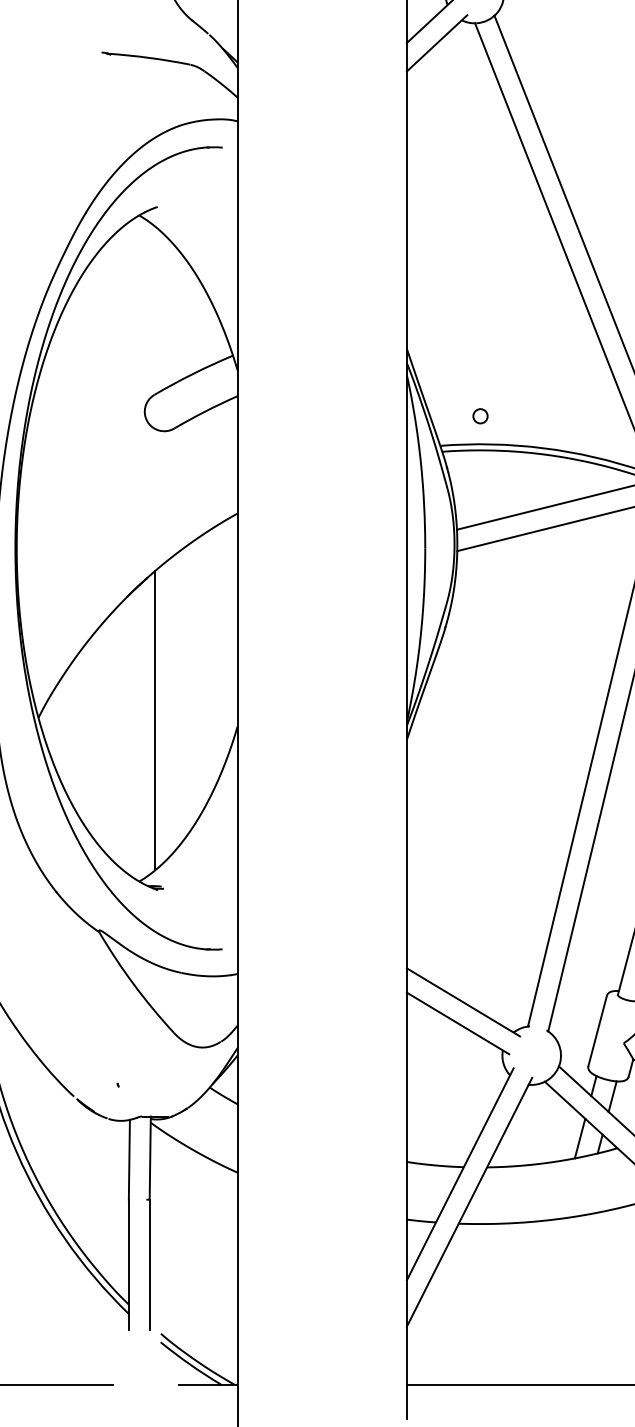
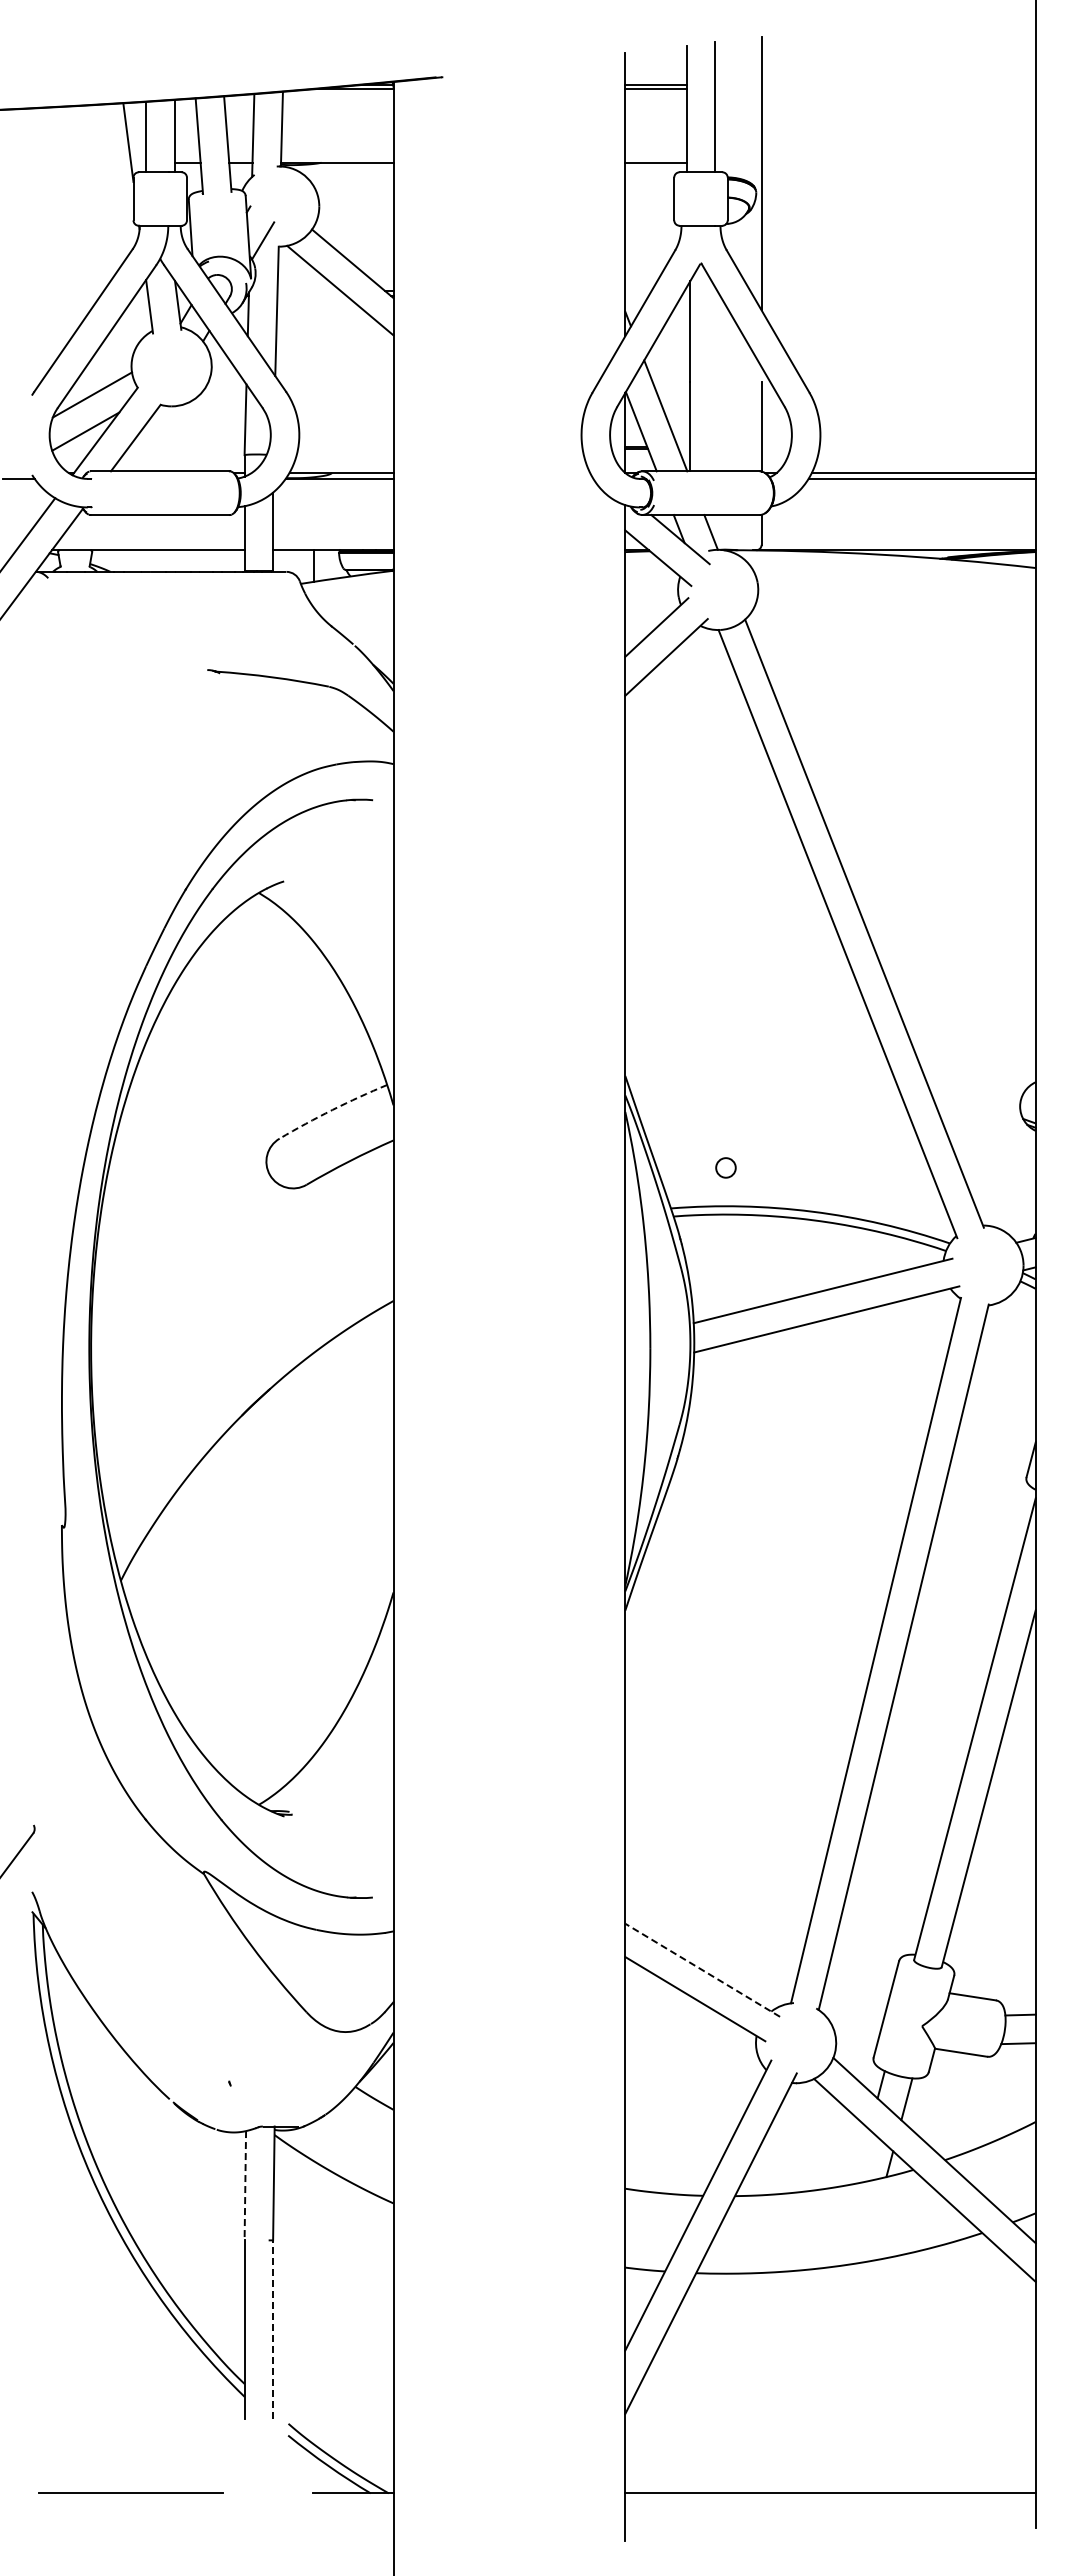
arc: (193, 373) -> (332, 1109), solid -> dashed
line: (155, 720) -> (280, 1584), removed
line: (463, 1002) -> (702, 1970), solid -> dashed
line: (580, 1138) -> (862, 2156), removed
line: (129, 1159) -> (245, 2185), solid -> dashed
line: (149, 1264) -> (273, 2328), solid -> dashed

